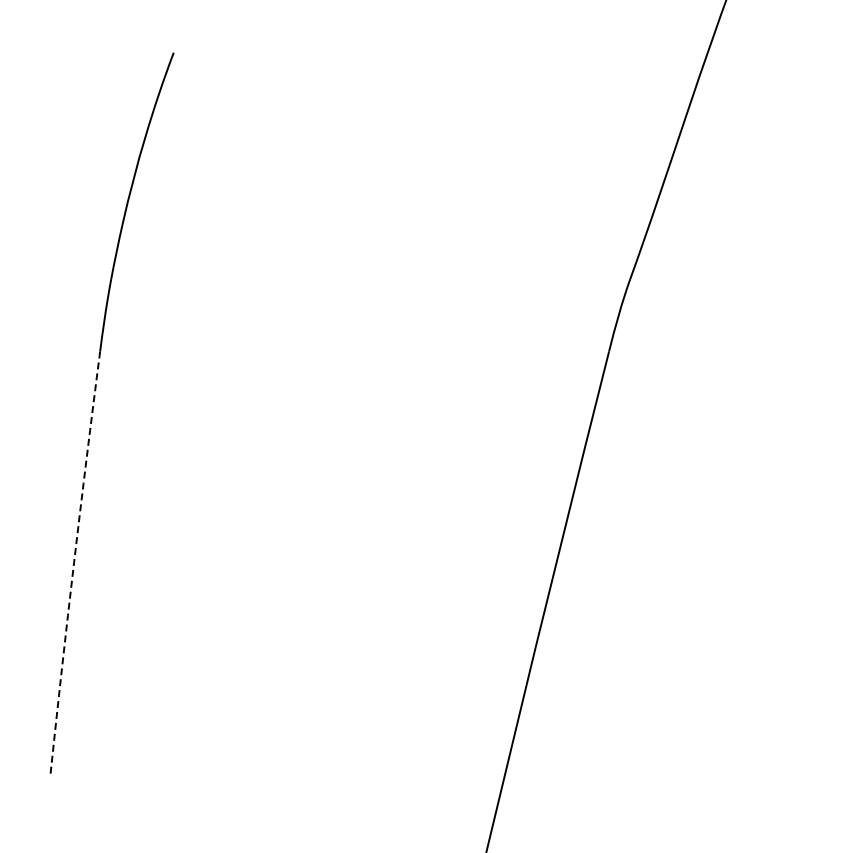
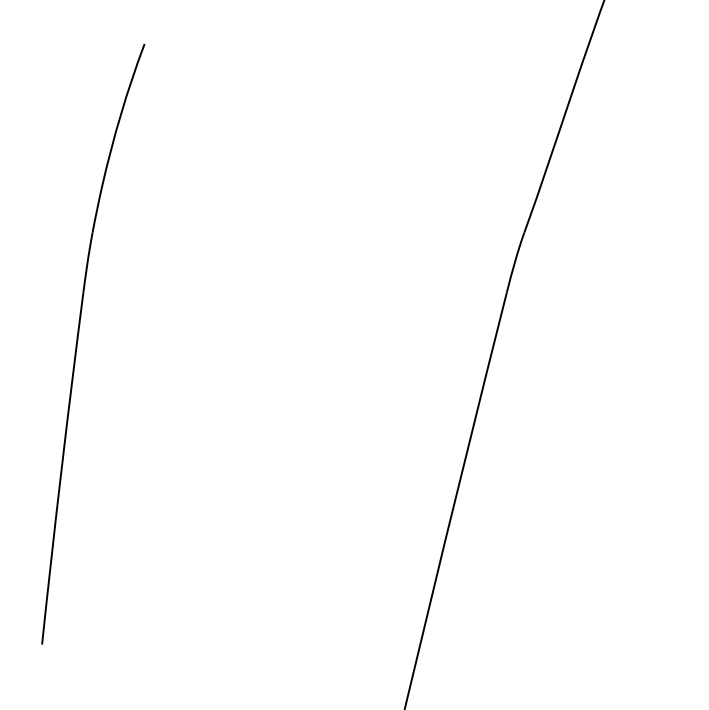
arc: (74, 562) -> (62, 468), dashed -> solid

